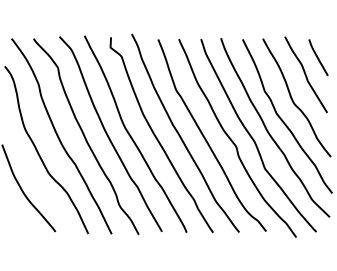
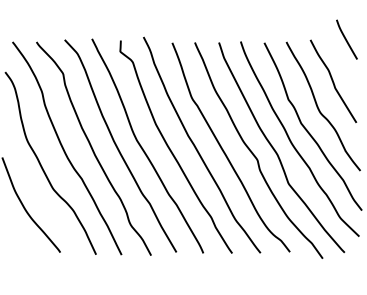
line: (318, 57) -> (346, 39), moved

